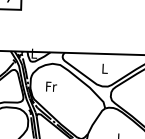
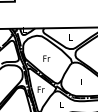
text: (51, 86) -> (46, 58), moved

